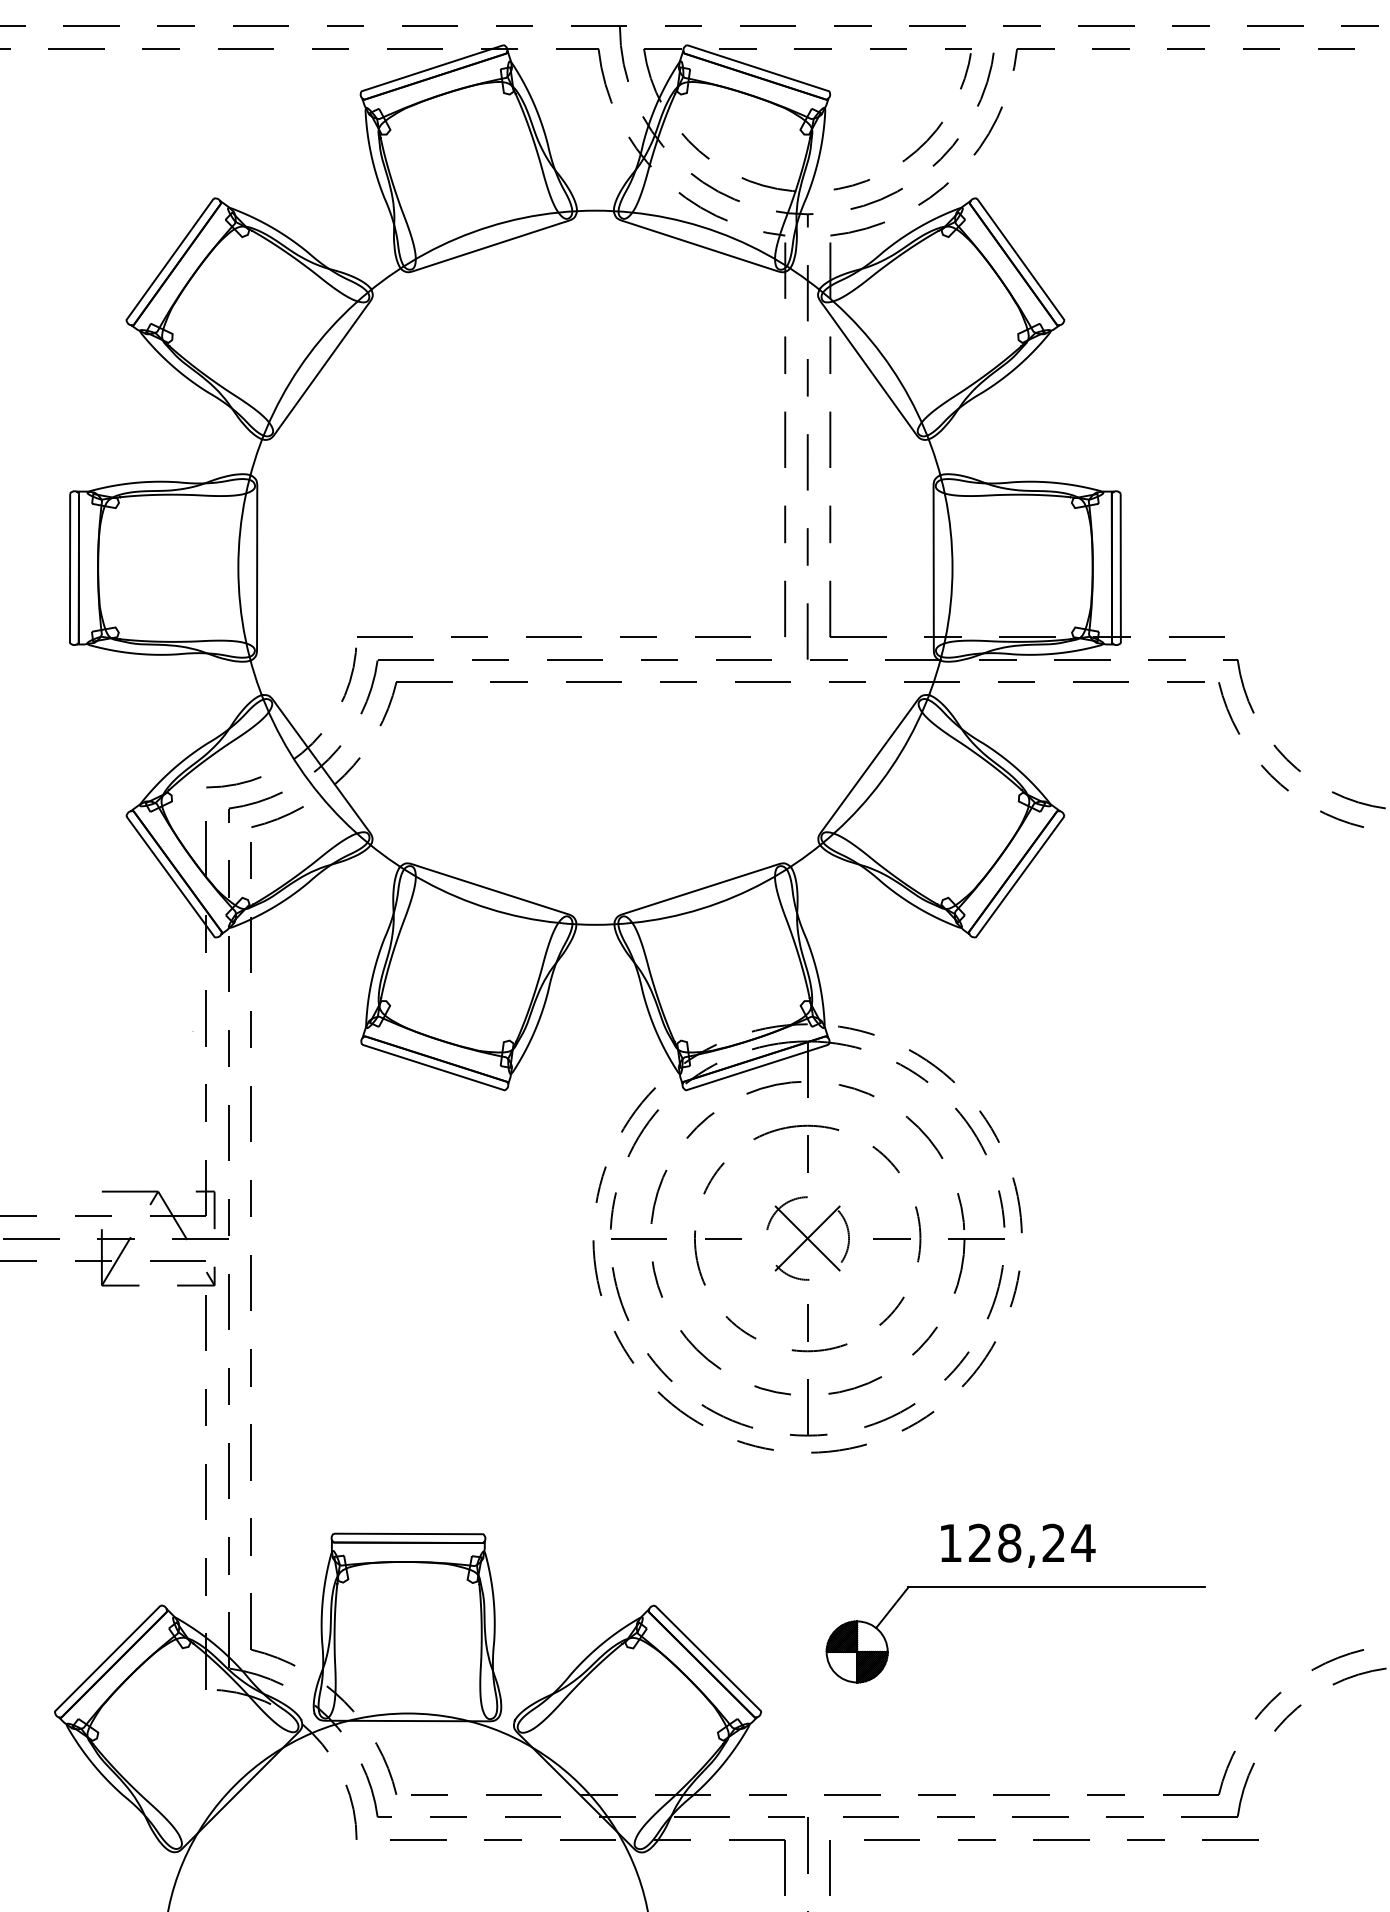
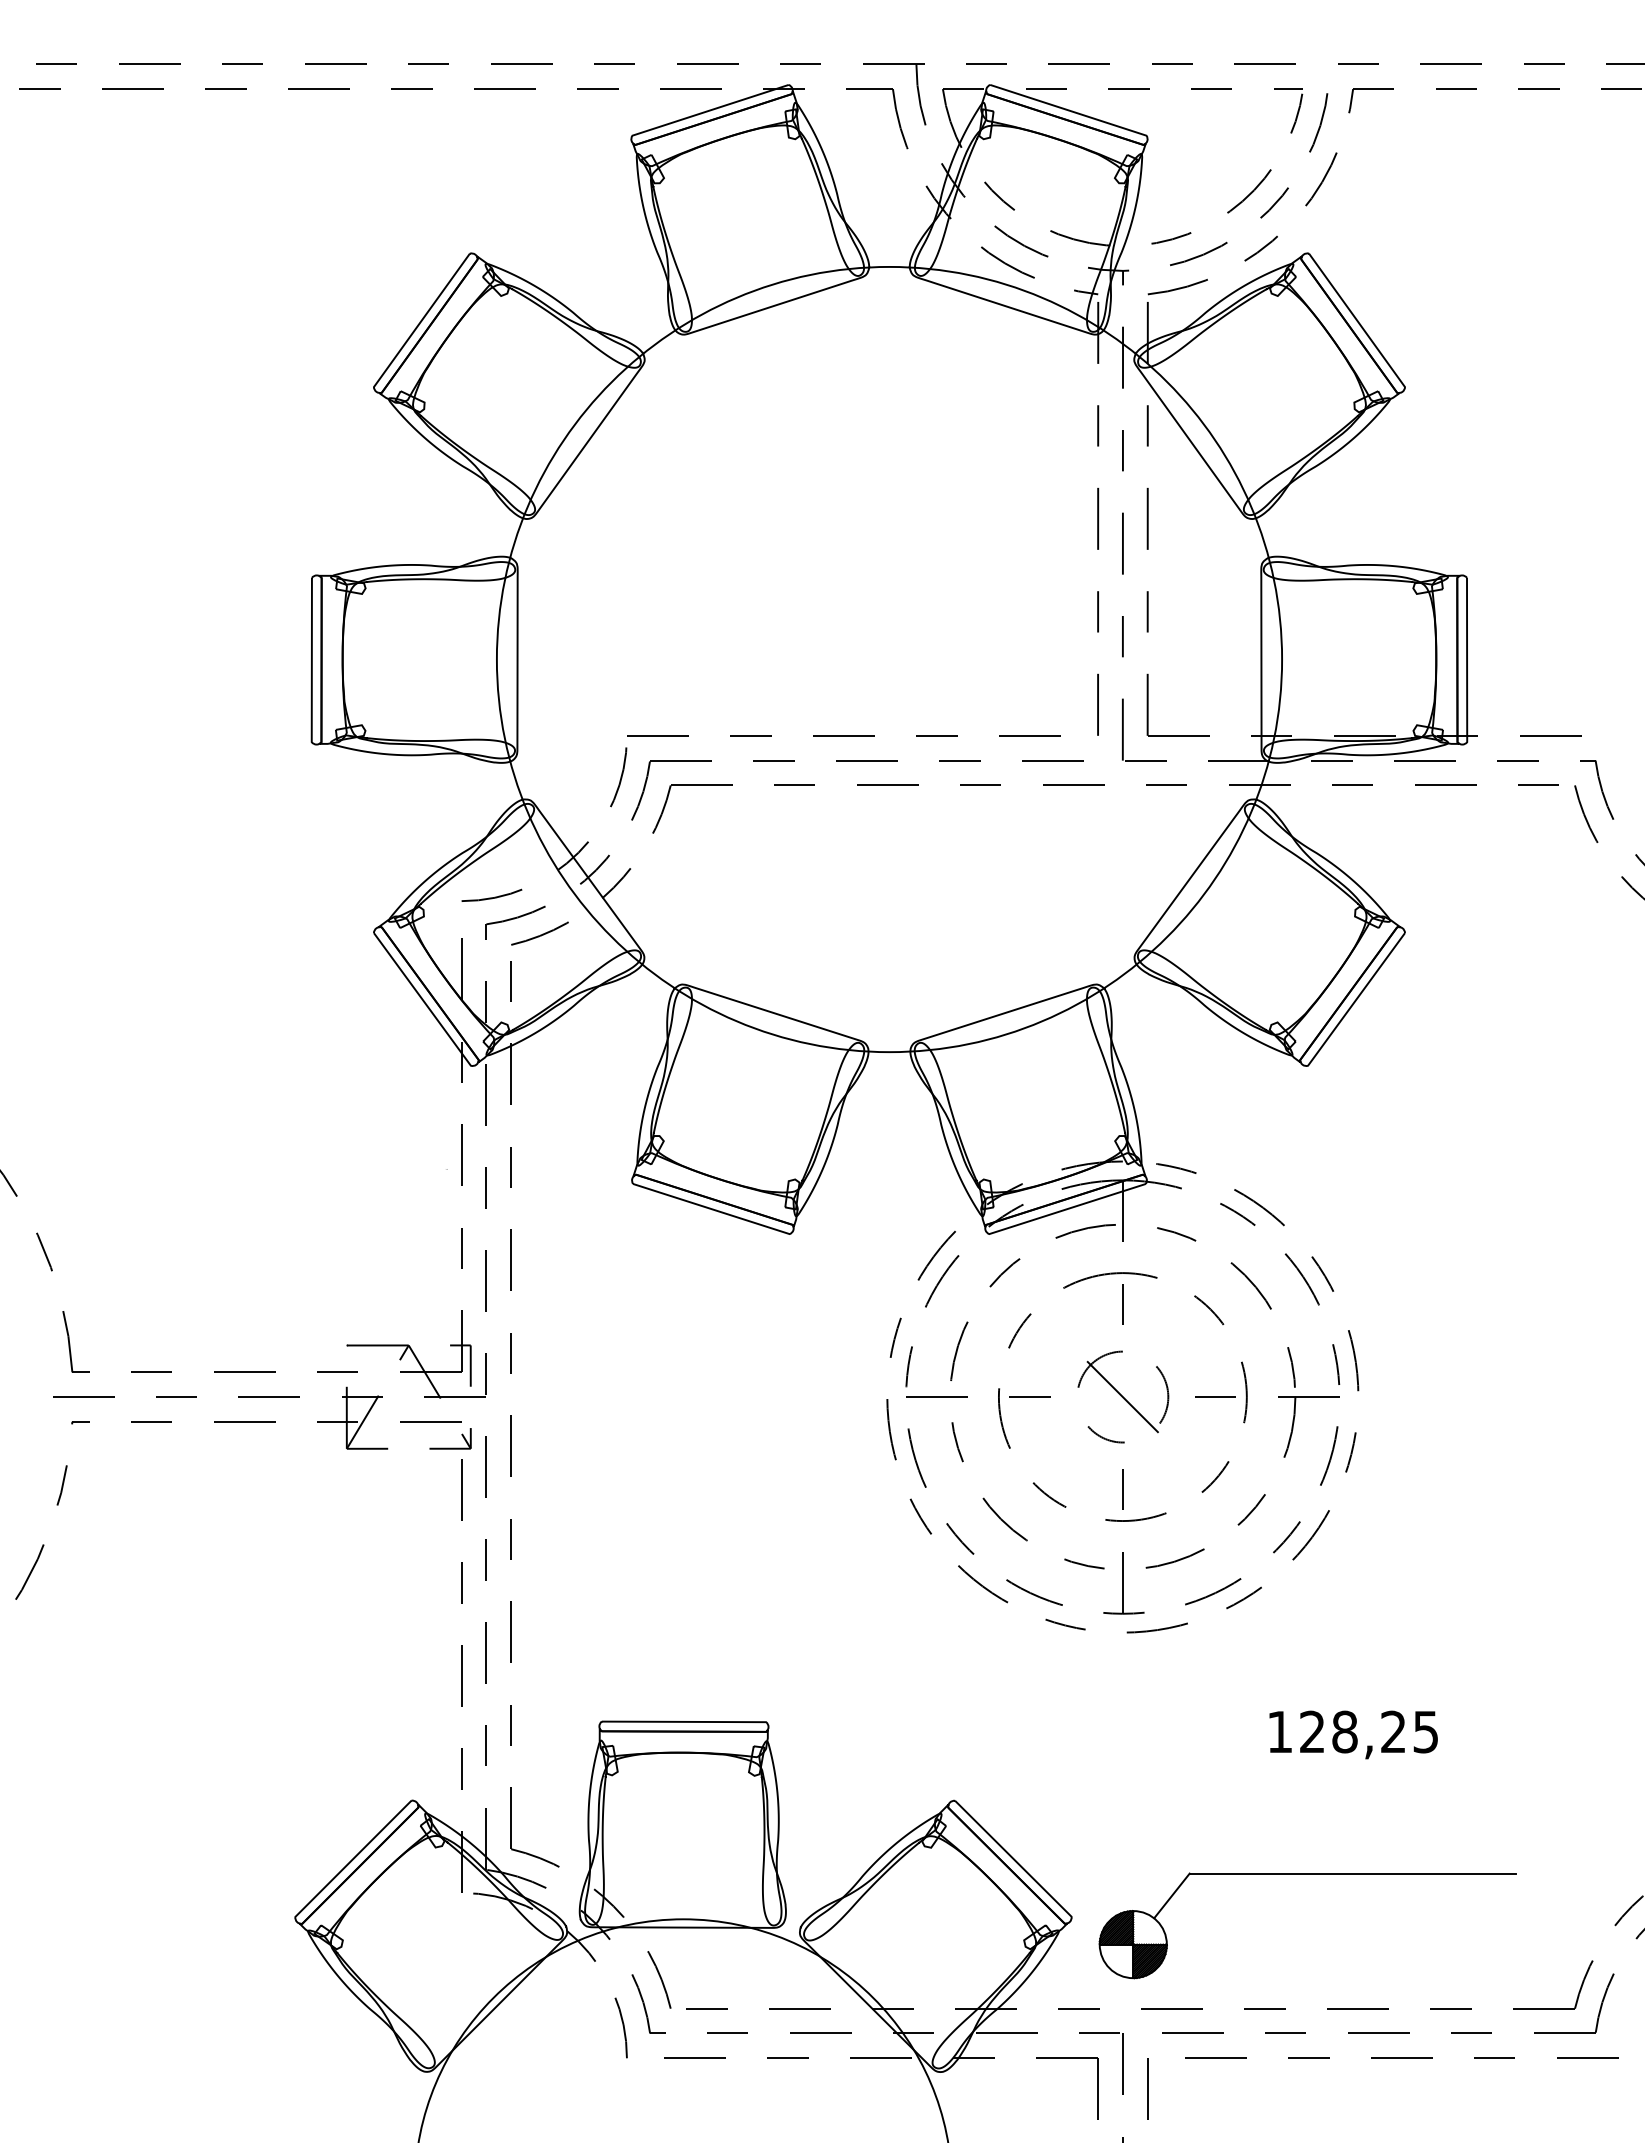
line: (807, 1238) -> (1122, 1396), removed
text: (1082, 1543) -> (1425, 1732), 128,24 -> 128,25
part: (1015, 1588) -> (1307, 1874), moved

